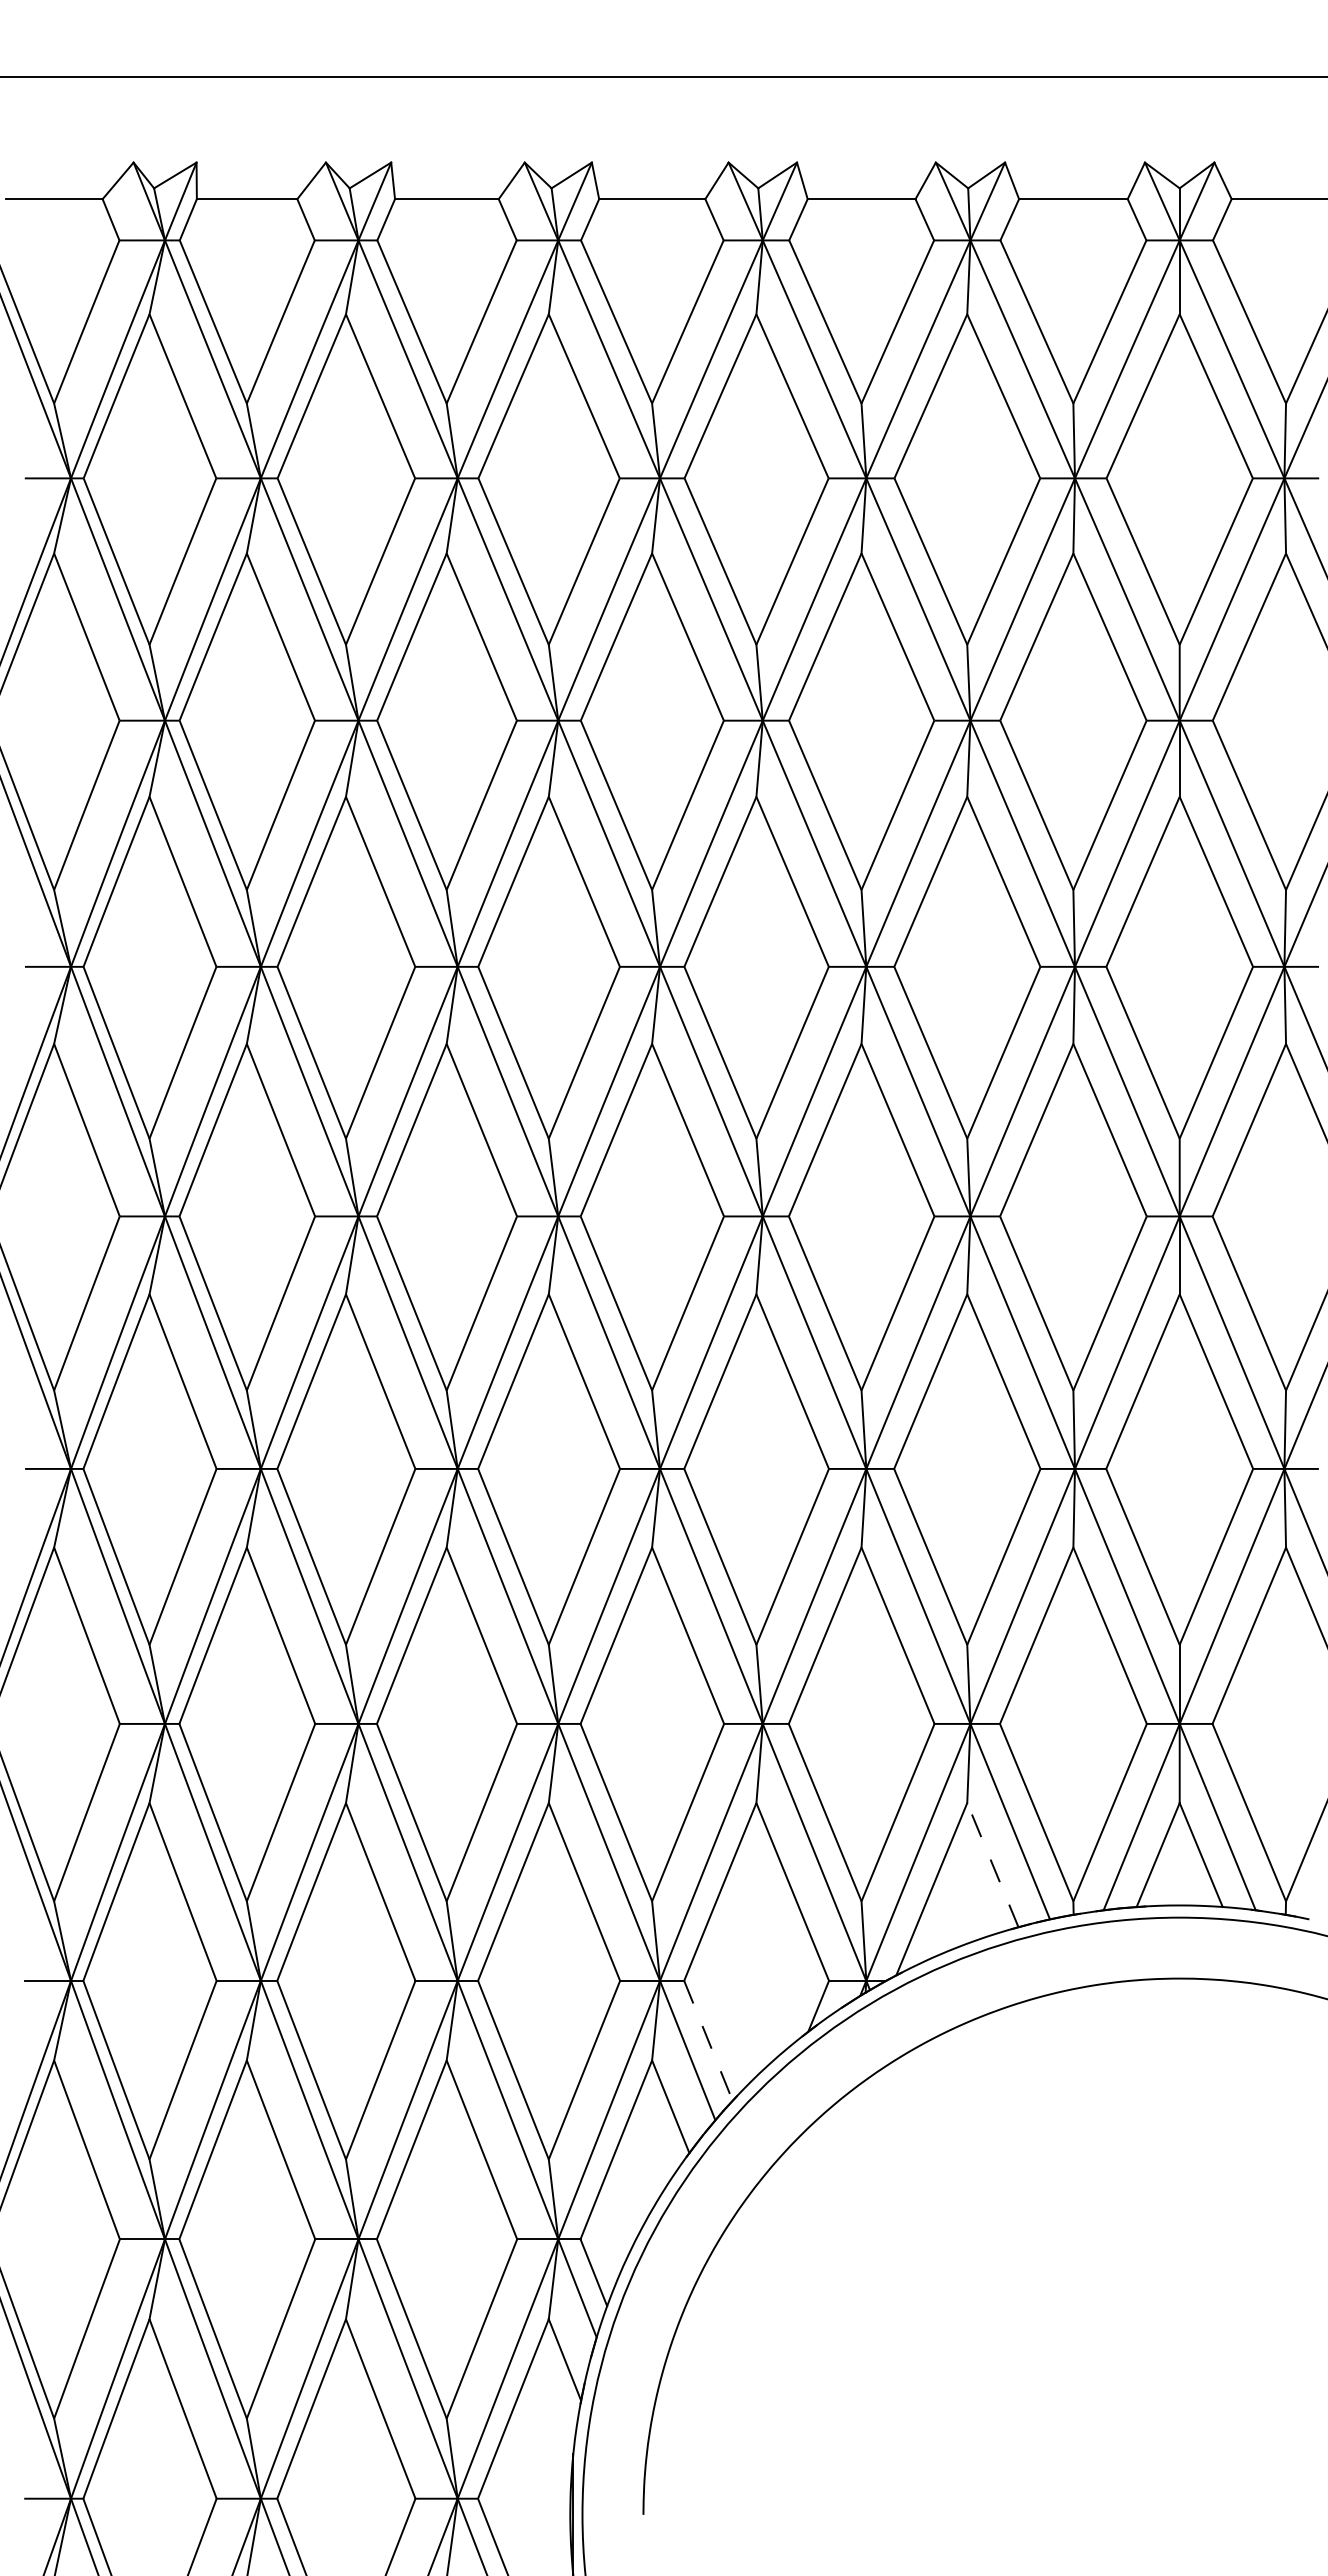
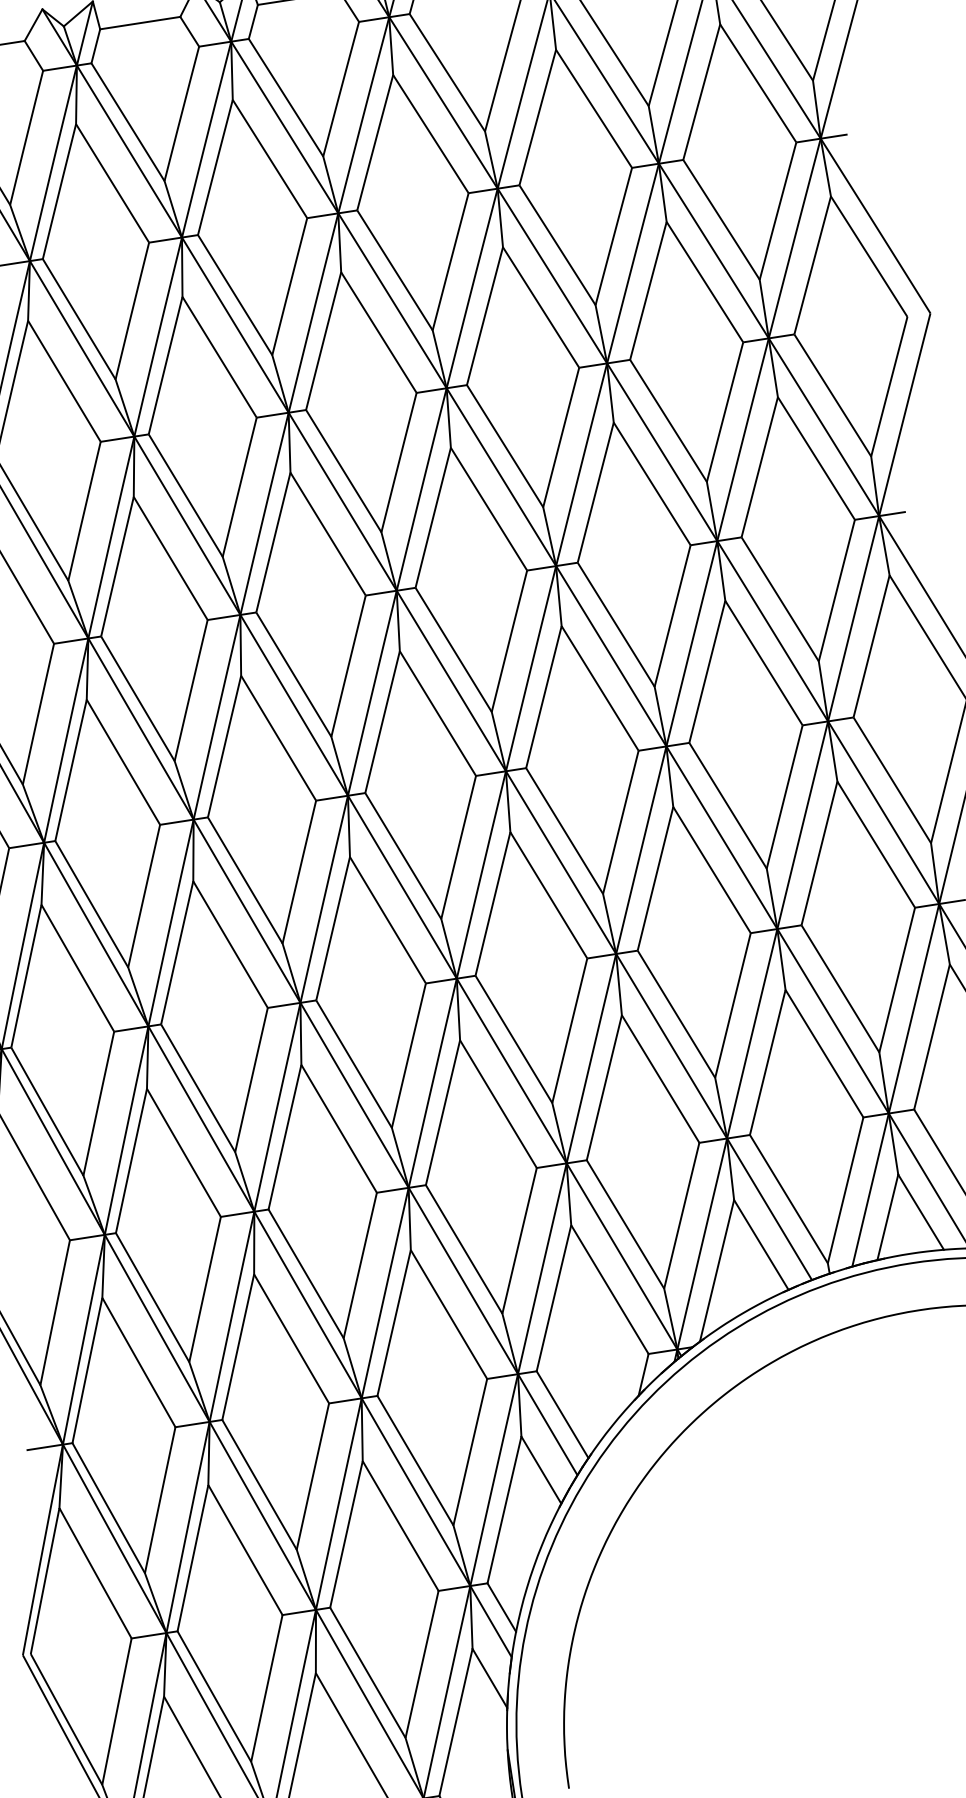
line: (992, 1864) -> (760, 1244), dashed -> solid
line: (708, 2040) -> (562, 1414), dashed -> solid

